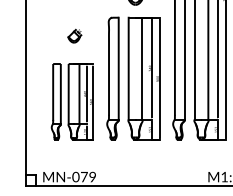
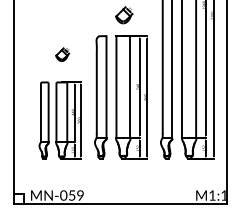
text: (83, 177) -> (71, 195), MN-079 -> MN-059

